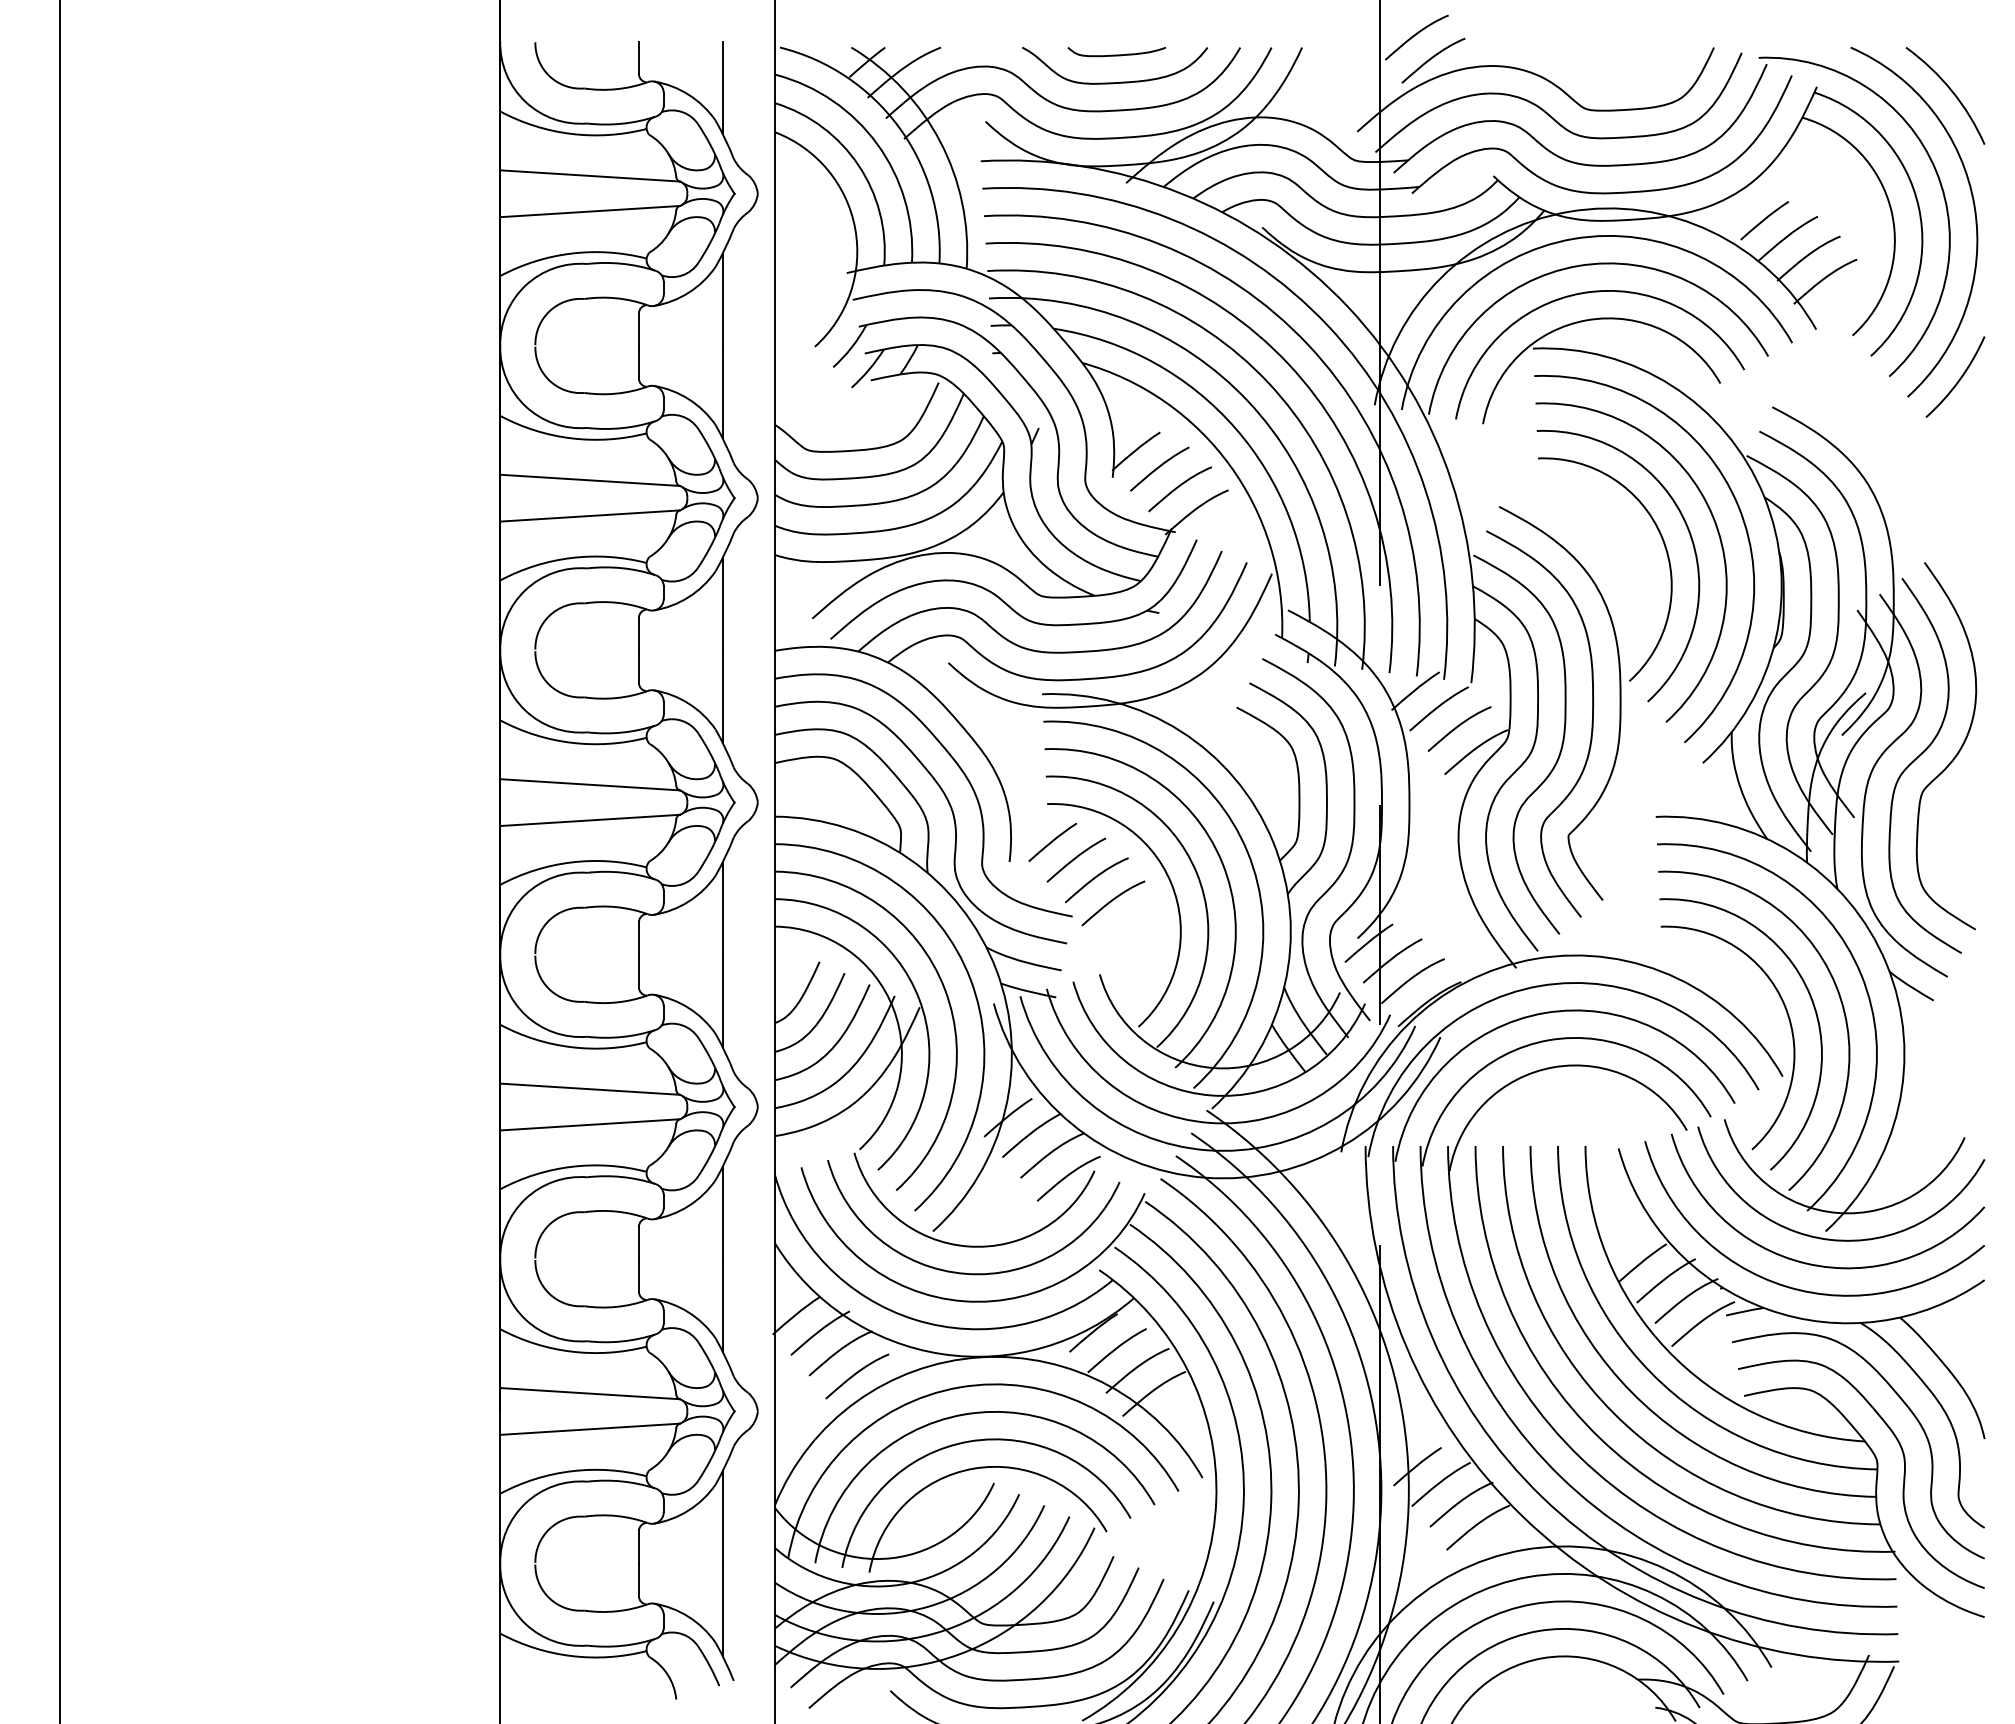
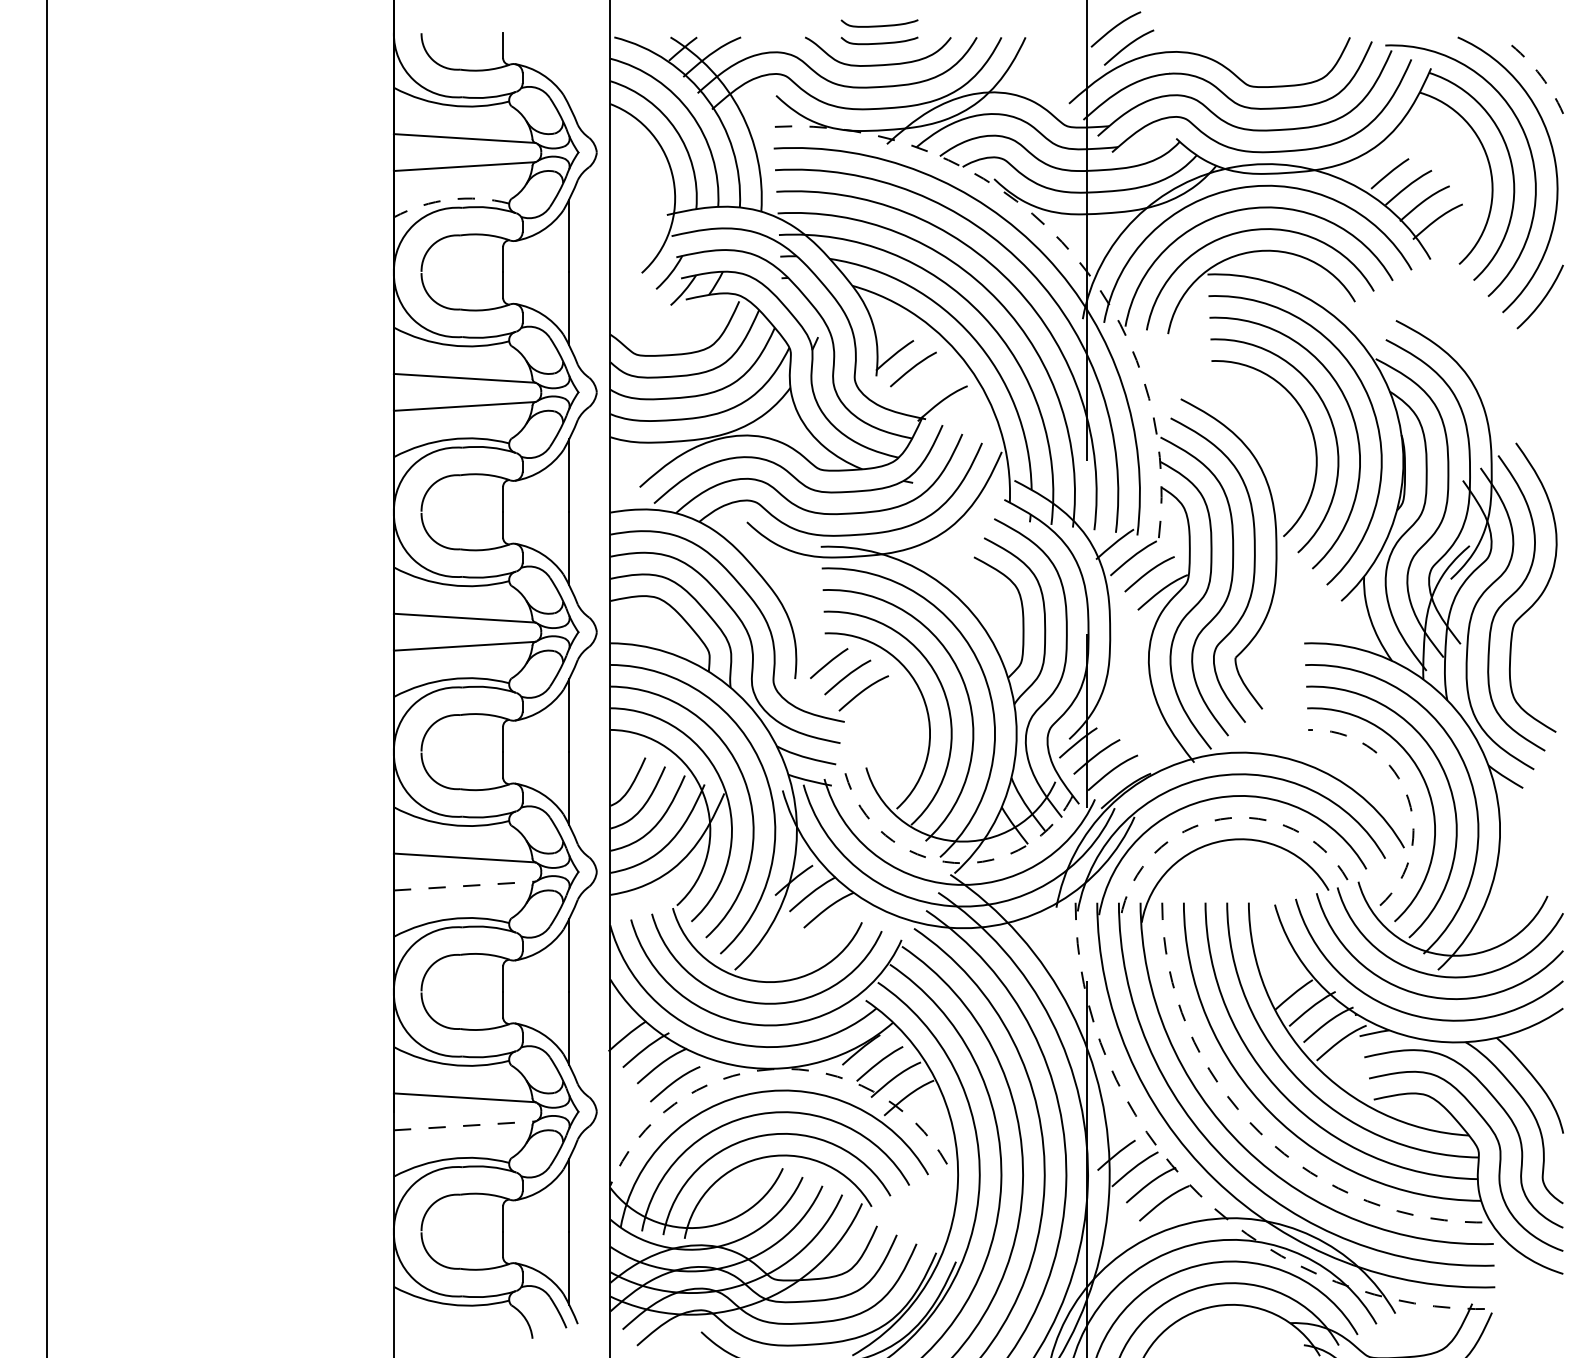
curve: (1116, 32) -> (879, 25), added
line: (722, 87) -> (568, 68), removed
arc: (1951, 90) -> (1537, 71), solid -> dashed
arc: (571, 253) -> (450, 199), solid -> dashed
arc: (1348, 307) -> (1062, 242), solid -> dashed
curve: (1179, 487) -> (929, 383), removed
curve: (1112, 901) -> (876, 710), removed
arc: (1784, 1006) -> (1405, 792), solid -> dashed
arc: (1549, 1040) -> (1220, 819), solid -> dashed
arc: (1211, 1095) -> (954, 862), solid -> dashed
line: (590, 1124) -> (464, 885), solid -> dashed
curve: (1068, 1176) -> (841, 926), removed
arc: (980, 1357) -> (772, 1069), solid -> dashed
line: (590, 1429) -> (464, 1126), solid -> dashed
arc: (1599, 1437) -> (1259, 1132), solid -> dashed
arc: (1523, 1516) -> (1200, 1194), solid -> dashed

